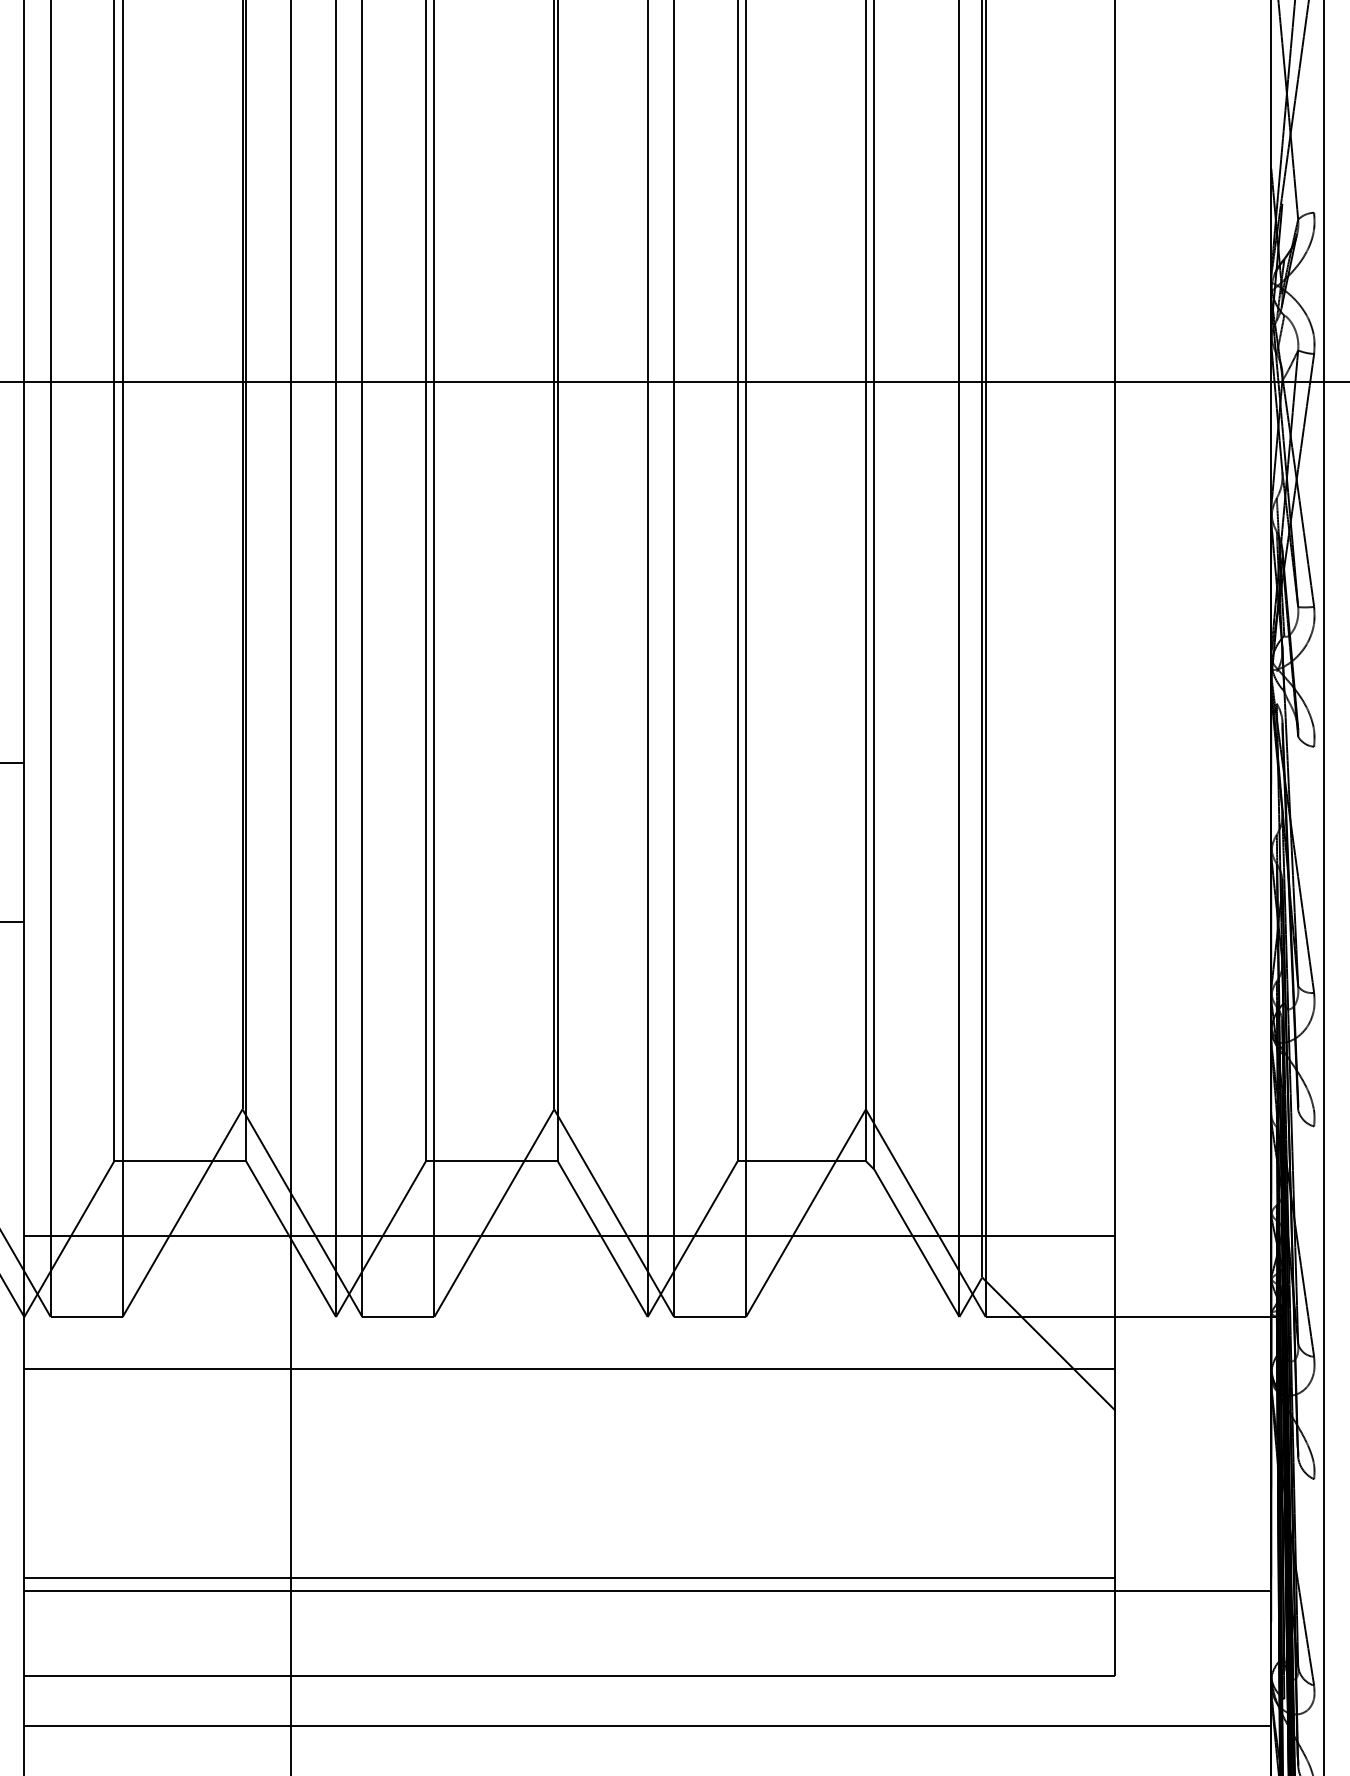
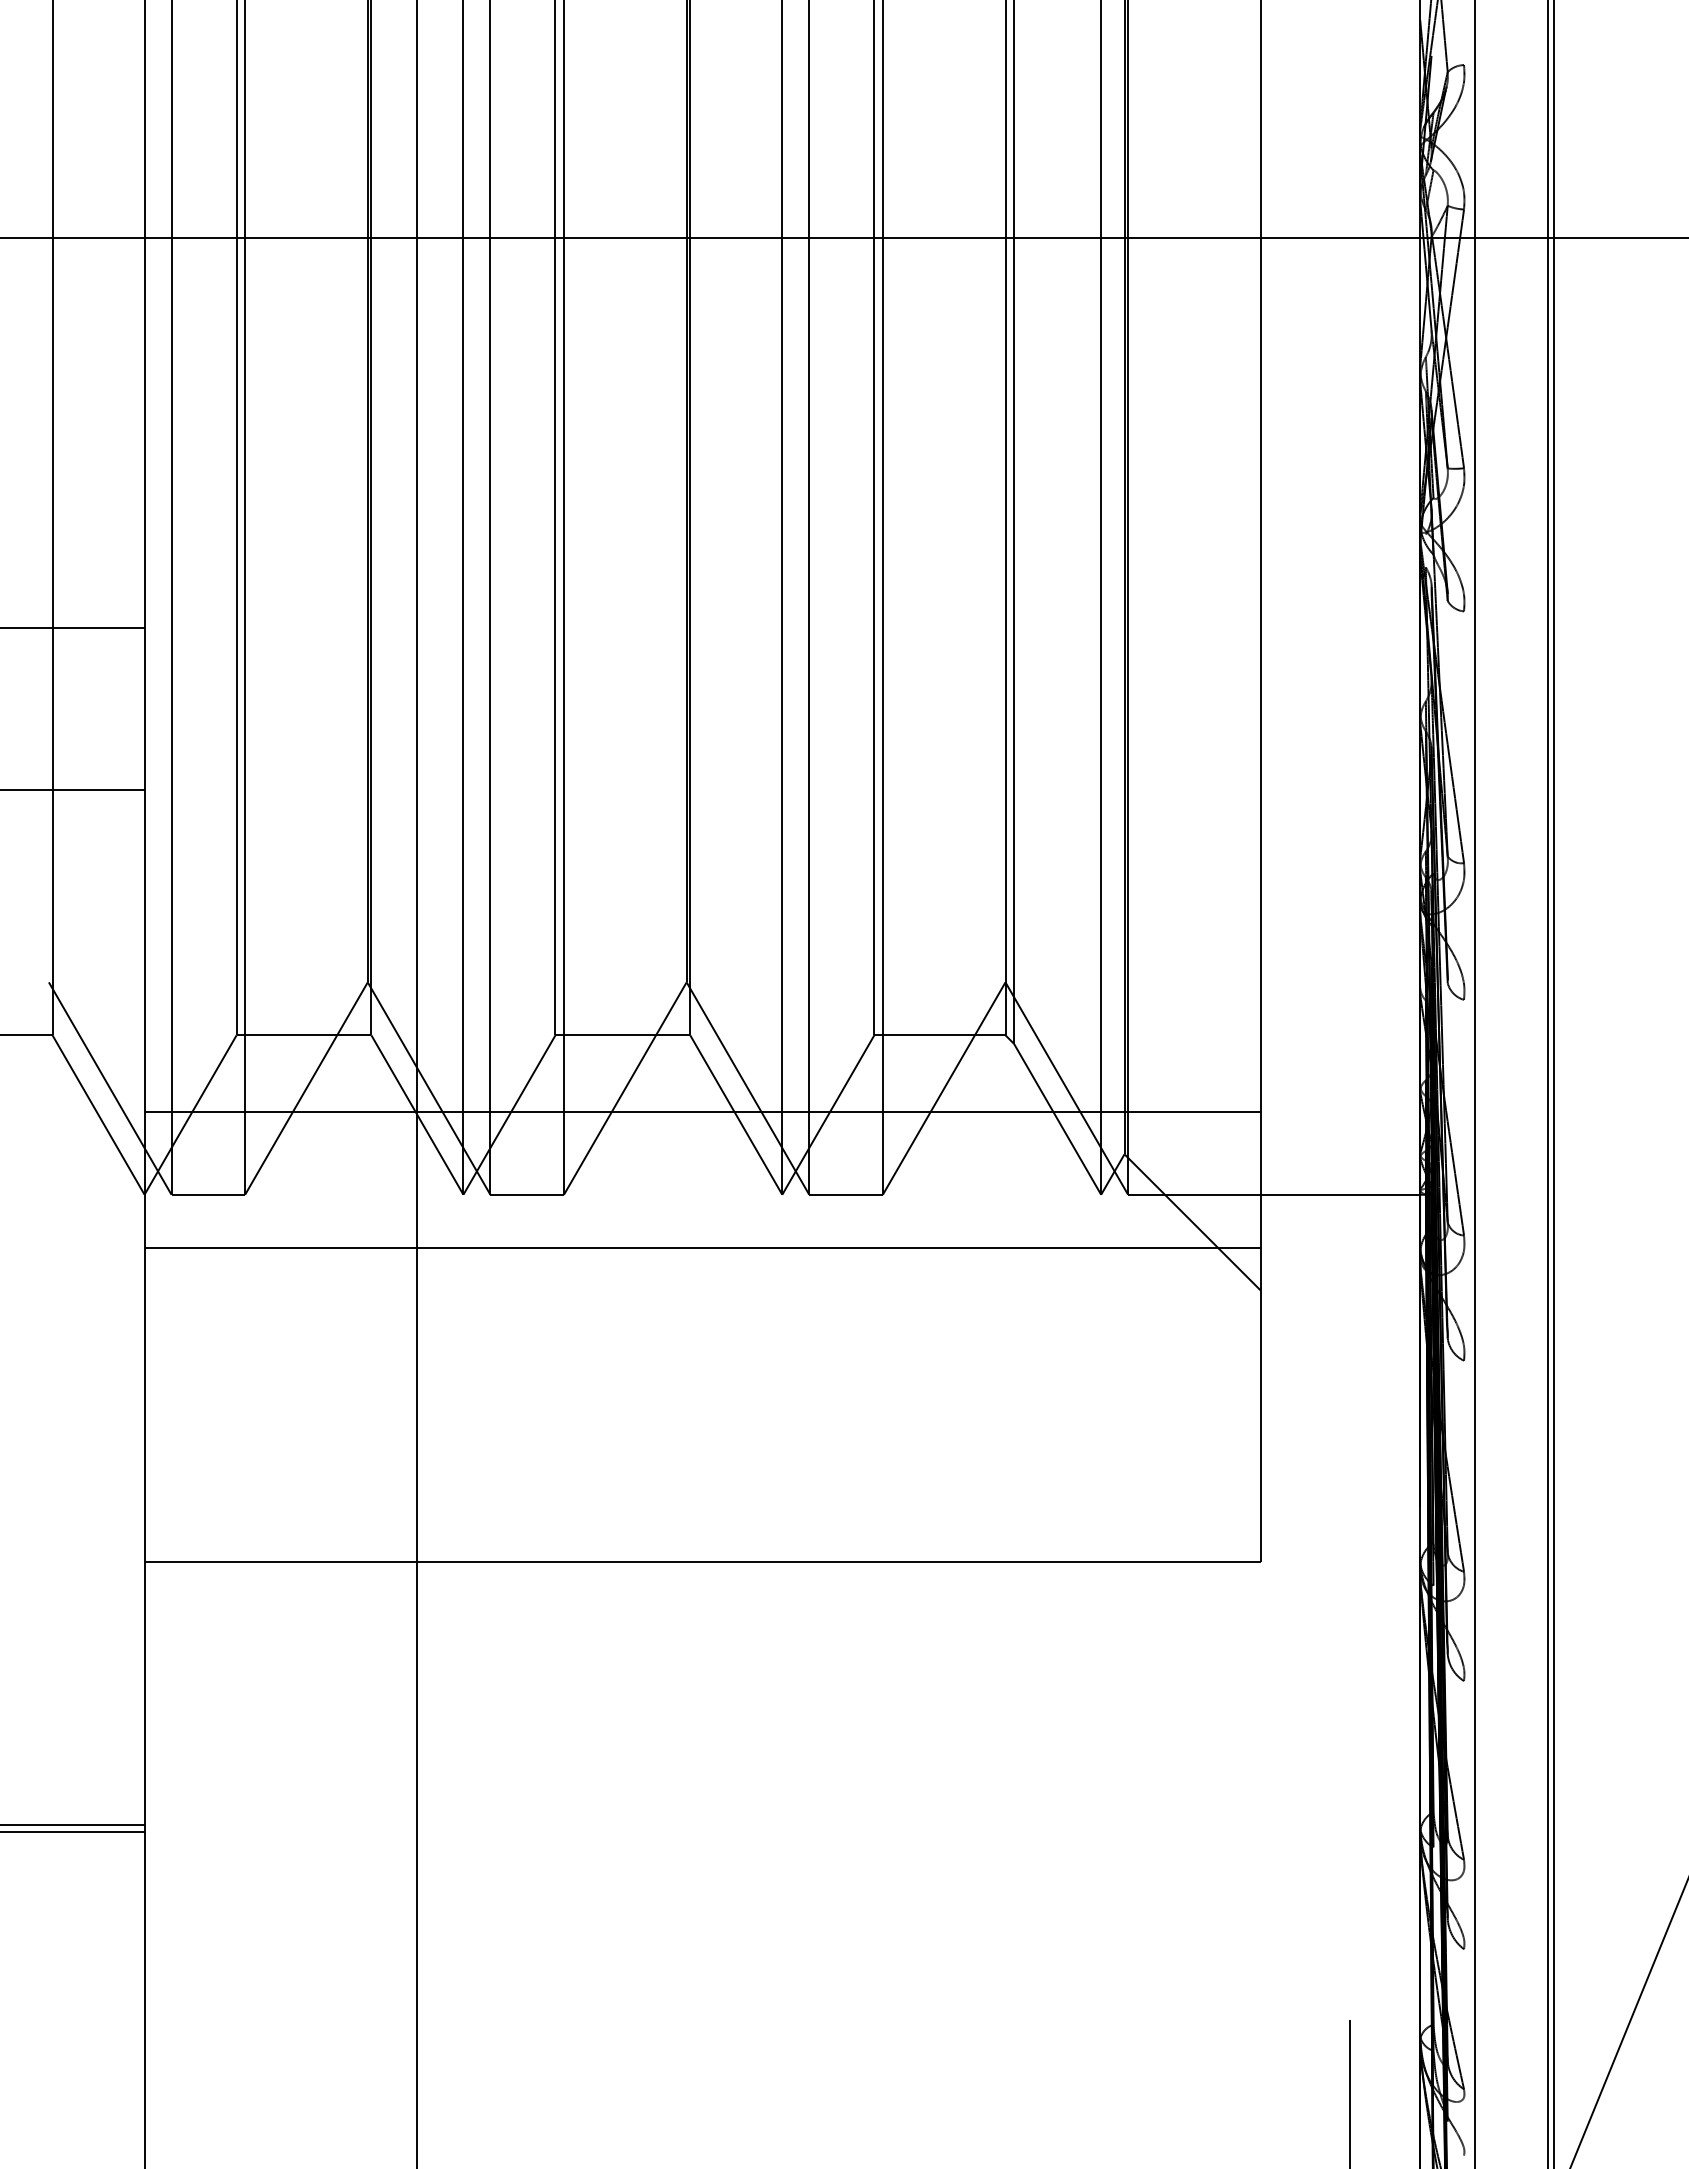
line: (569, 1577) -> (702, 1461), removed
line: (647, 1591) -> (782, 1475), removed
line: (647, 1726) -> (782, 1613), removed

